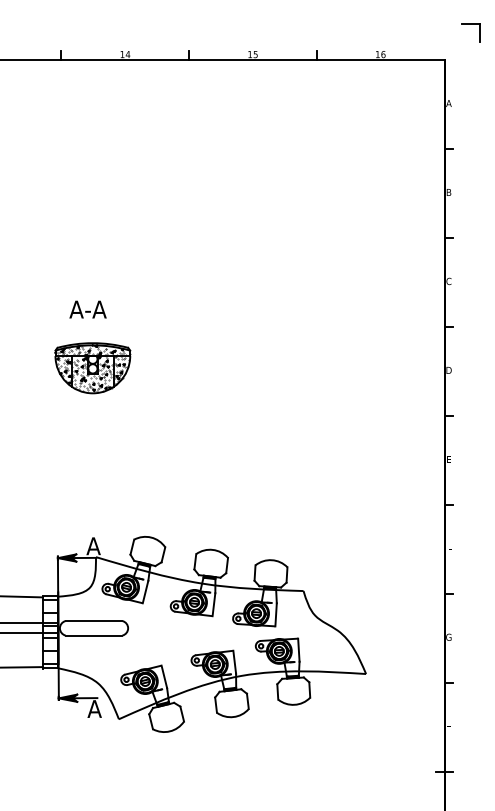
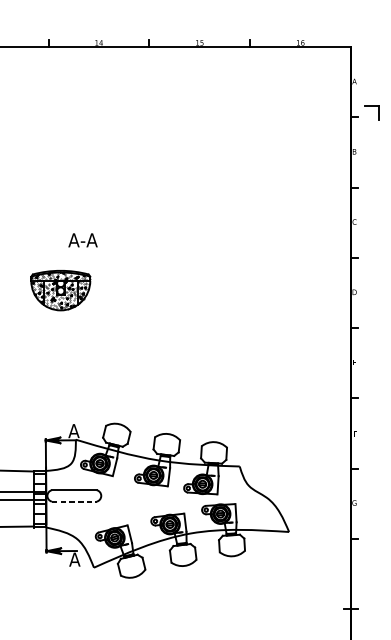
part: (470, 24) -> (371, 106), moved
text: (87, 309) -> (82, 240), moved
part: (92, 368) -> (60, 290), moved
line: (94, 635) -> (74, 501), solid -> dashed

